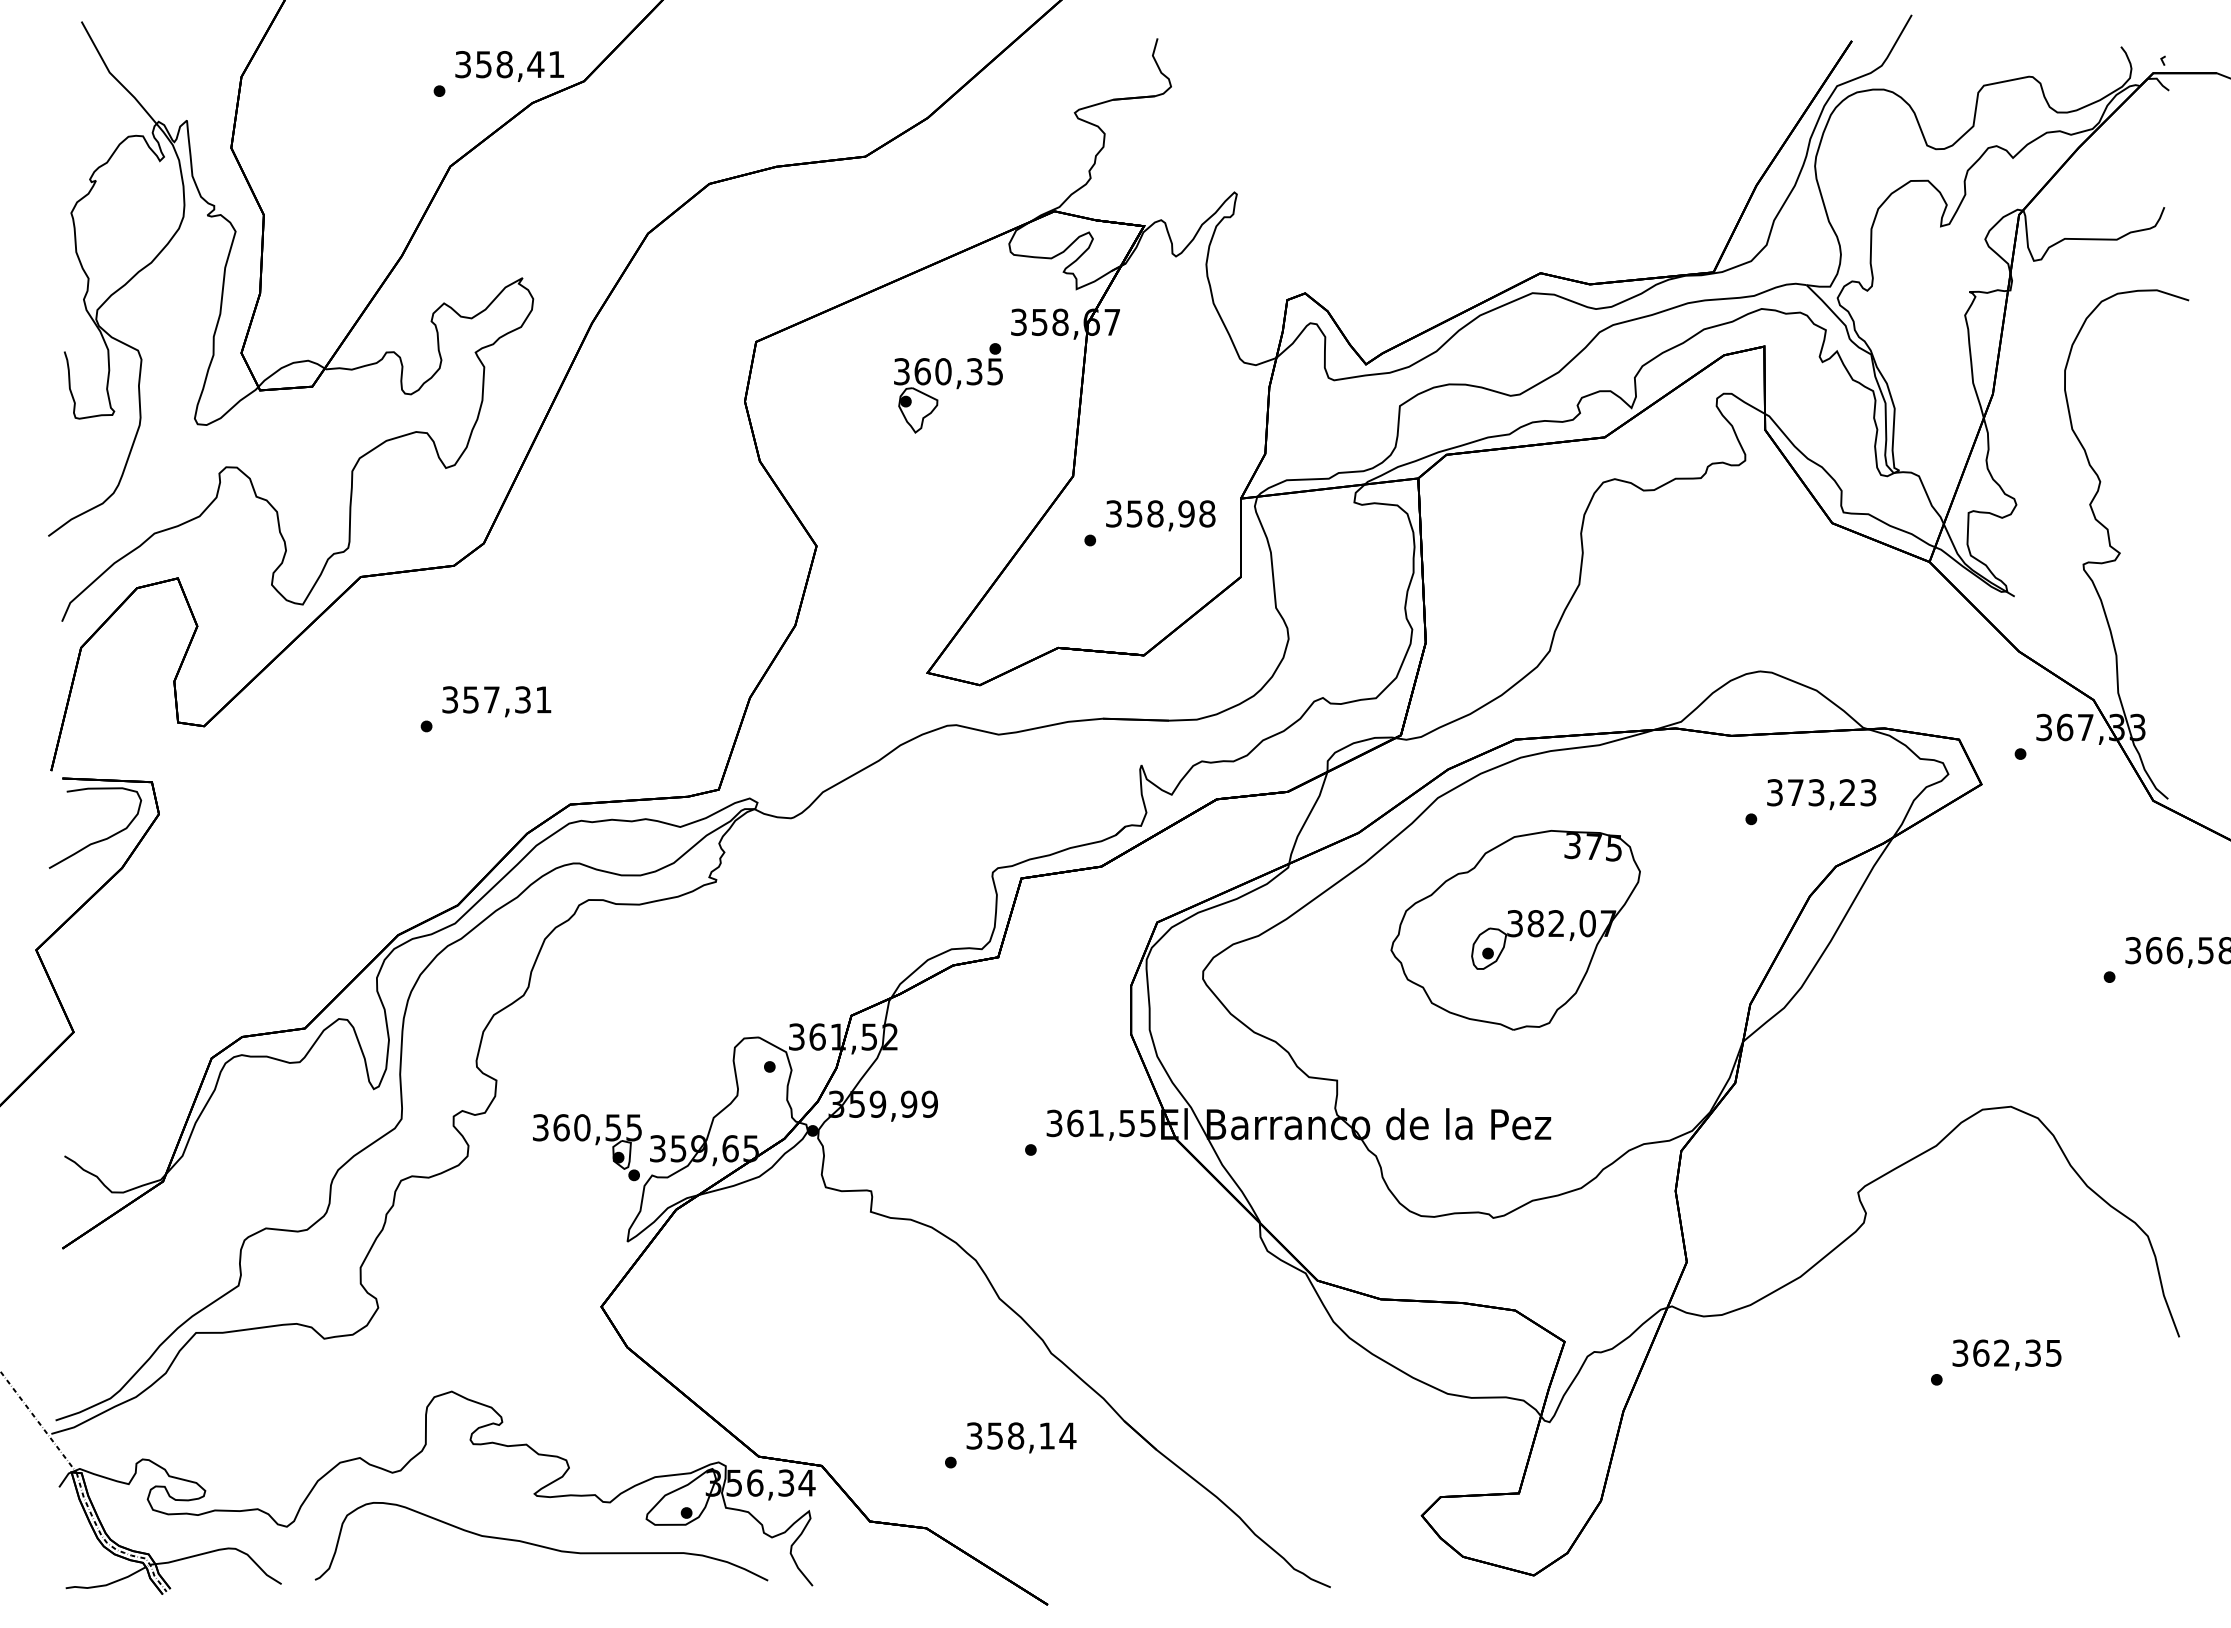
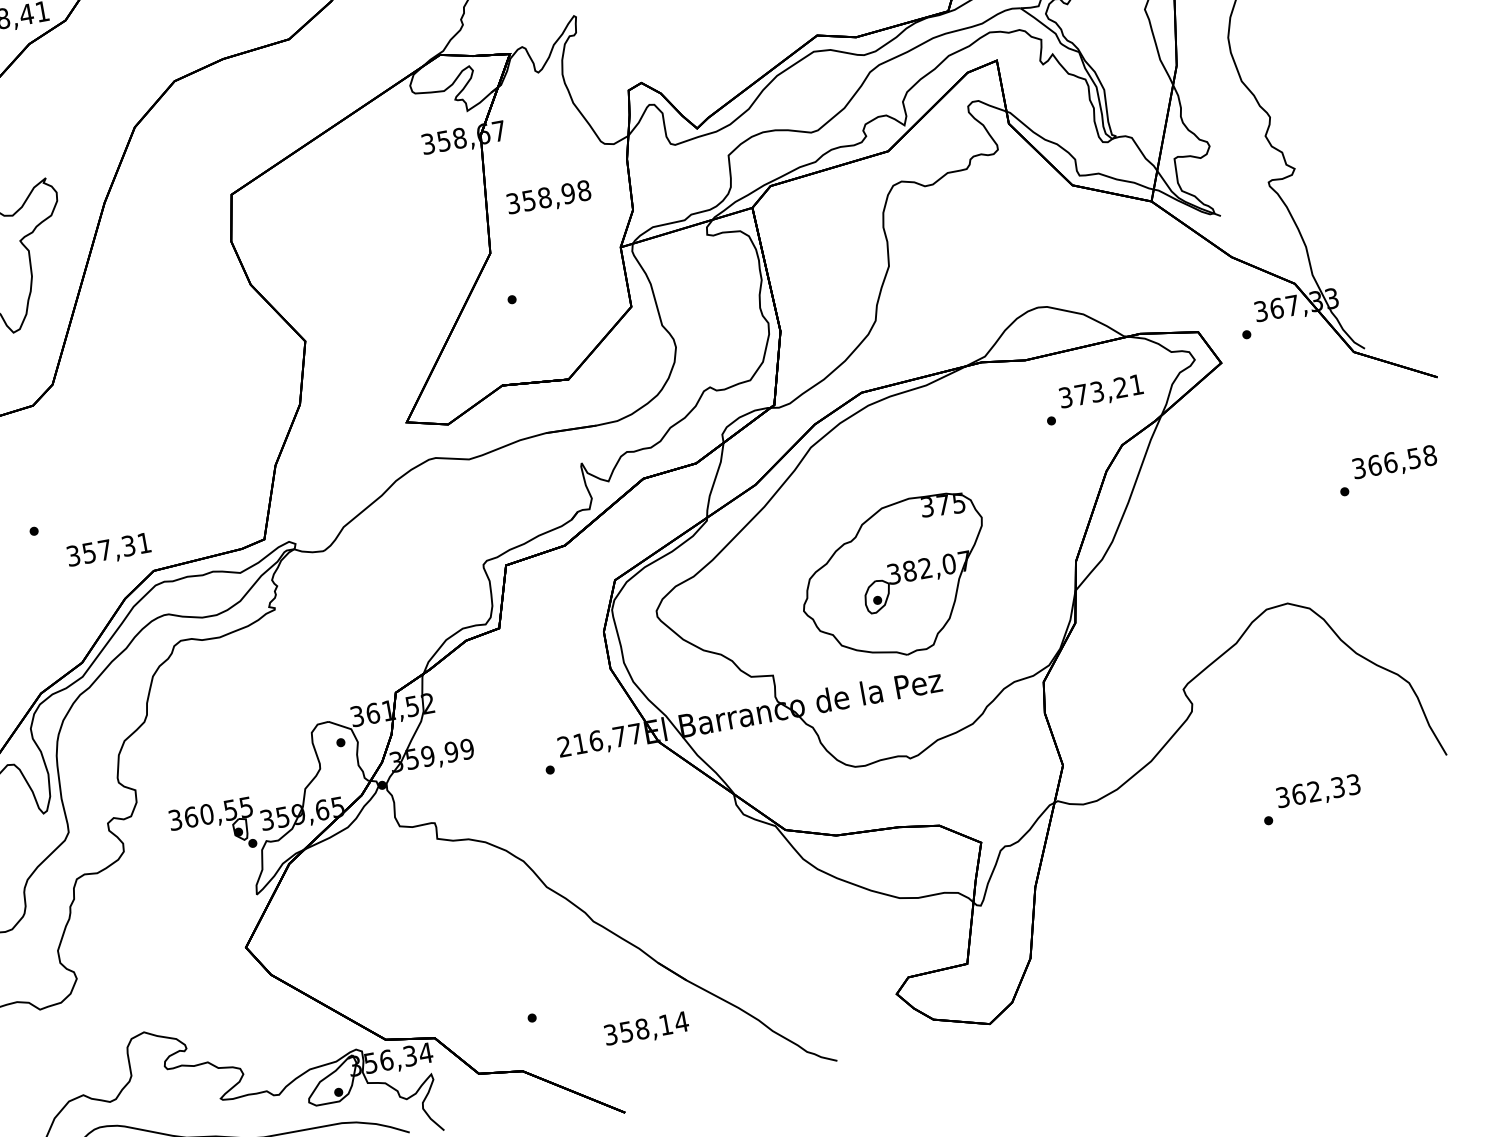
part: (948, 388) -> (383, 203), removed
text: (1160, 515) -> (548, 198), moved
text: (496, 701) -> (108, 550), moved
text: (1868, 792) -> (1136, 384), 373,23 -> 373,21
part: (1515, 930) -> (895, 579), moved
text: (1100, 1123) -> (599, 740), 361,55 -> 216,77
text: (2053, 1352) -> (1353, 784), 362,35 -> 362,33
text: (1021, 1437) -> (646, 1029), moved

